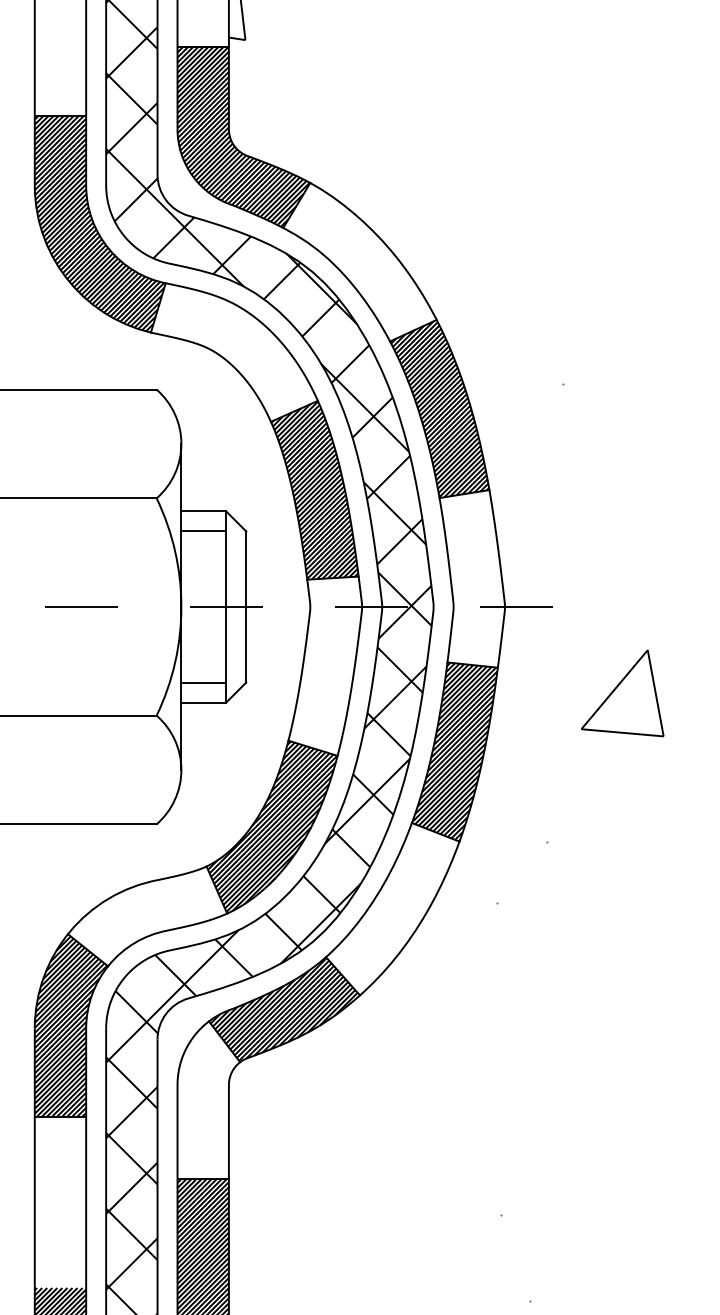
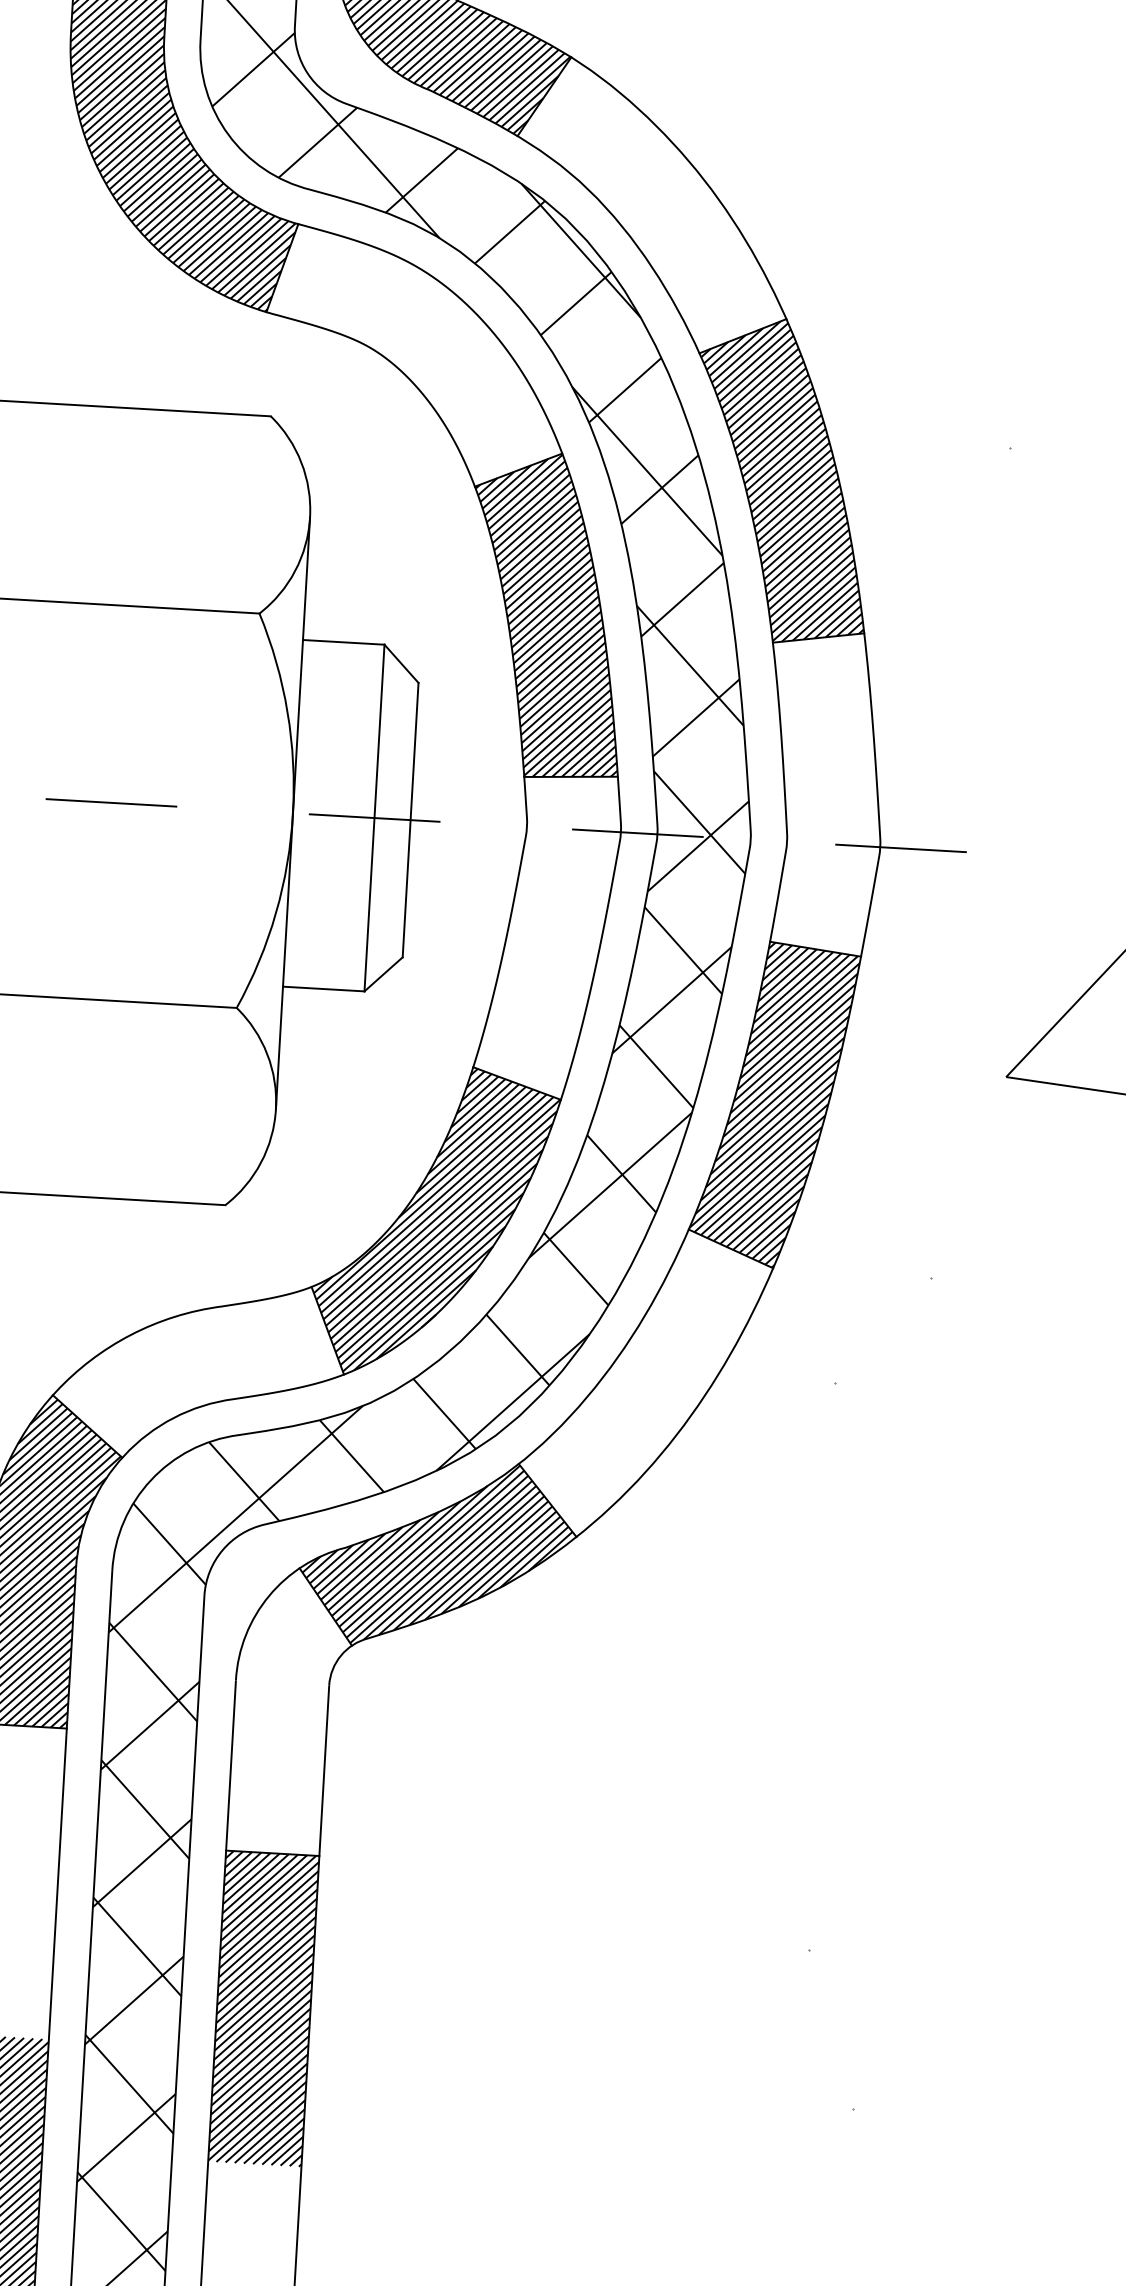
line: (203, 531) -> (341, 678), removed
line: (203, 682) -> (325, 952), removed

